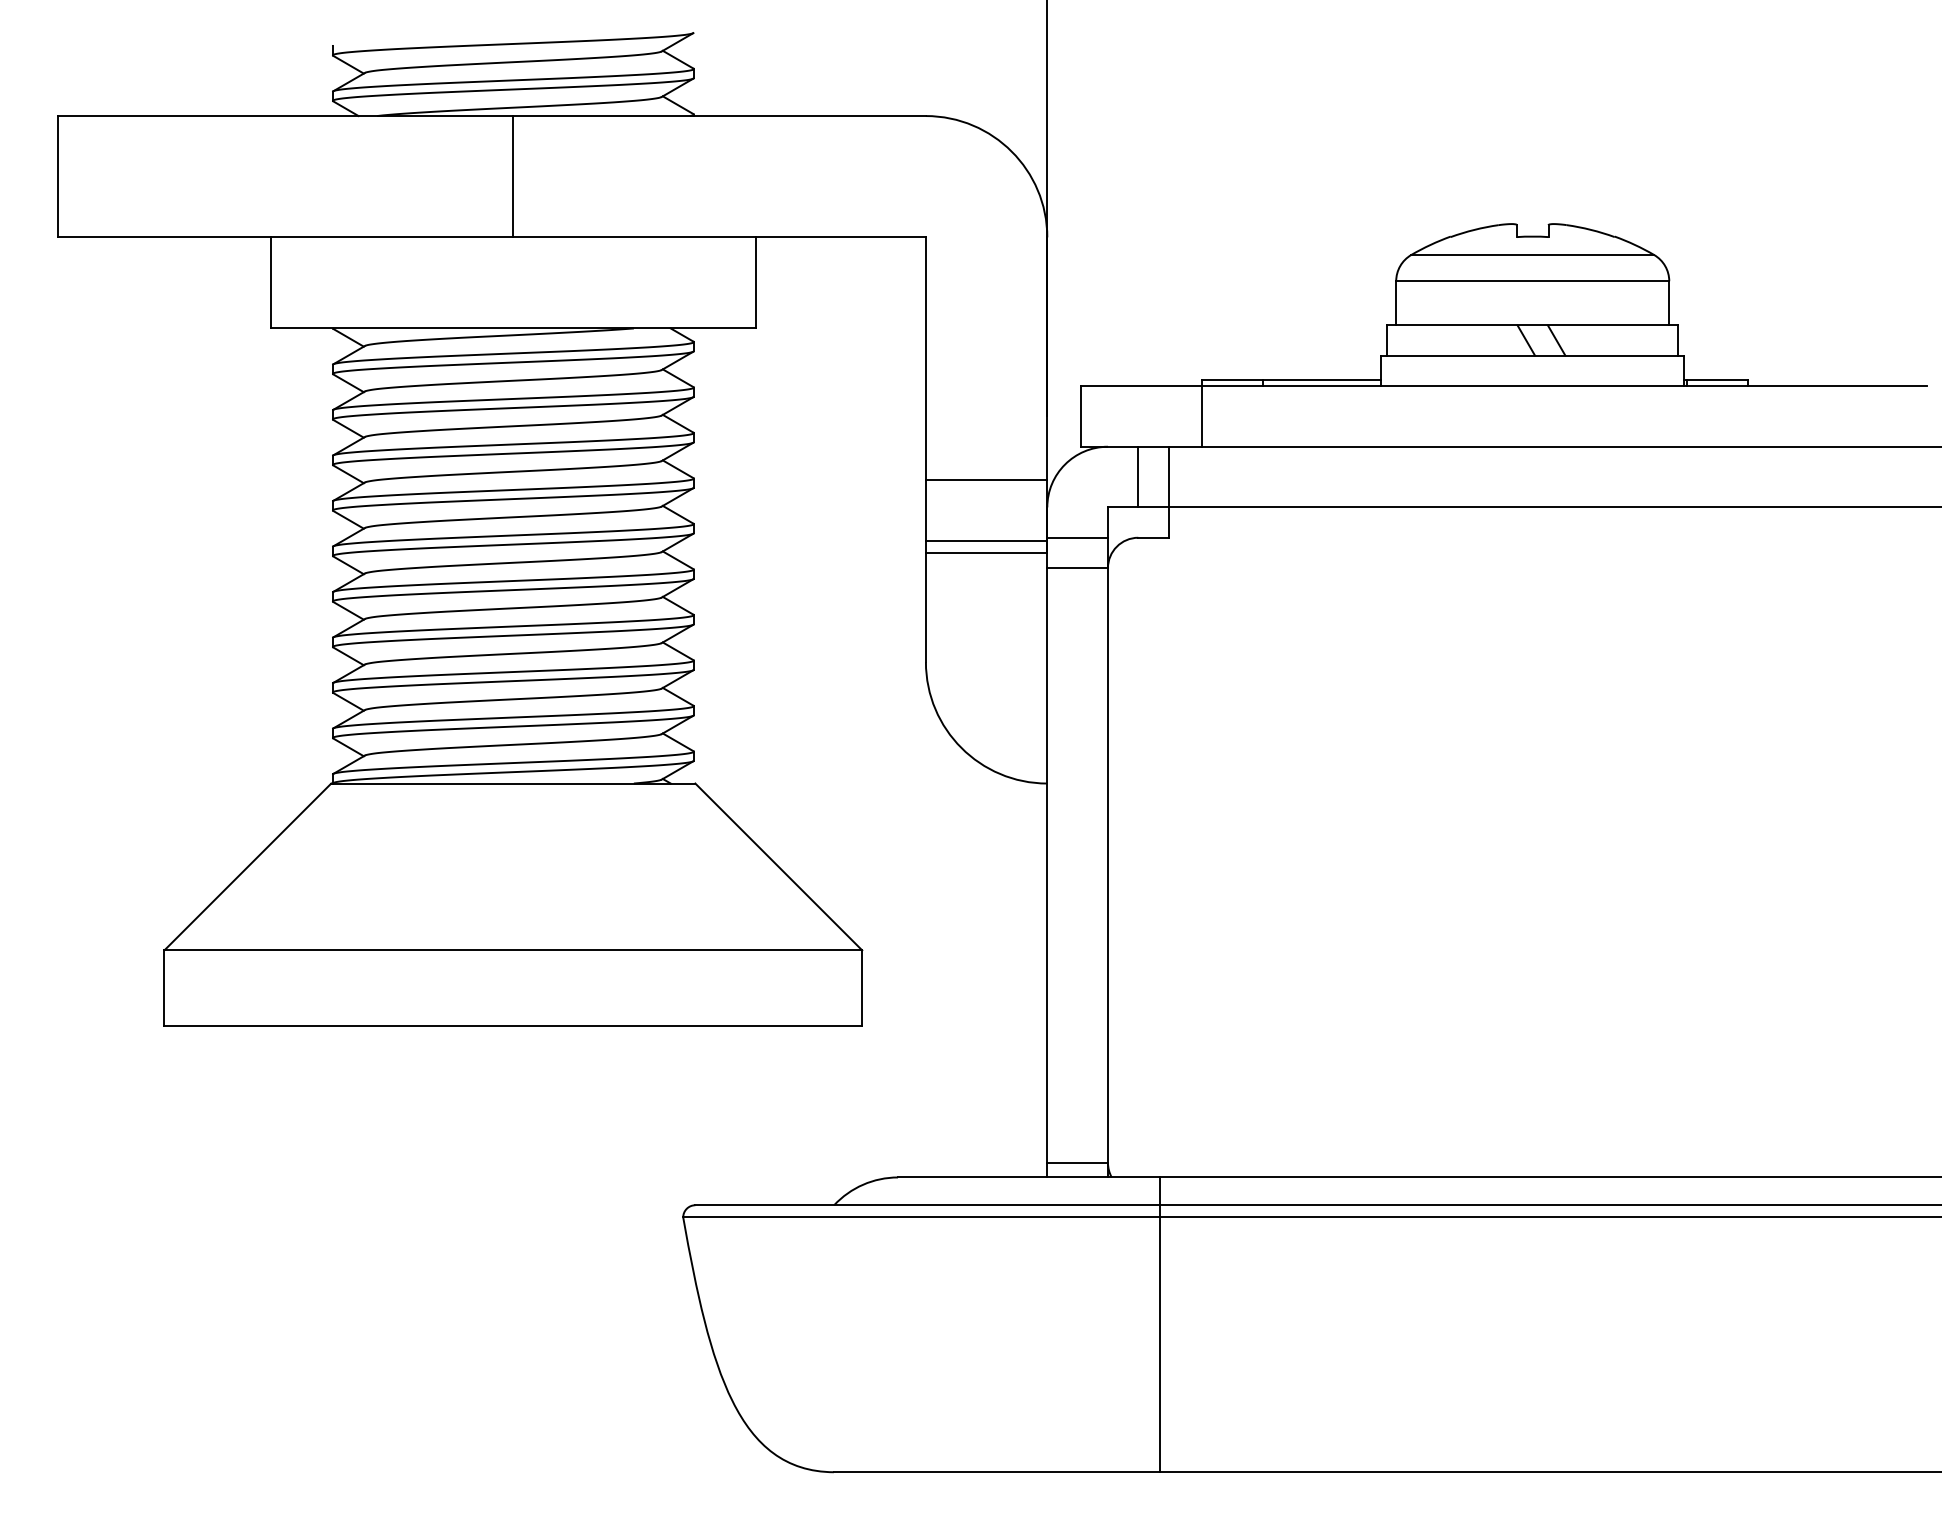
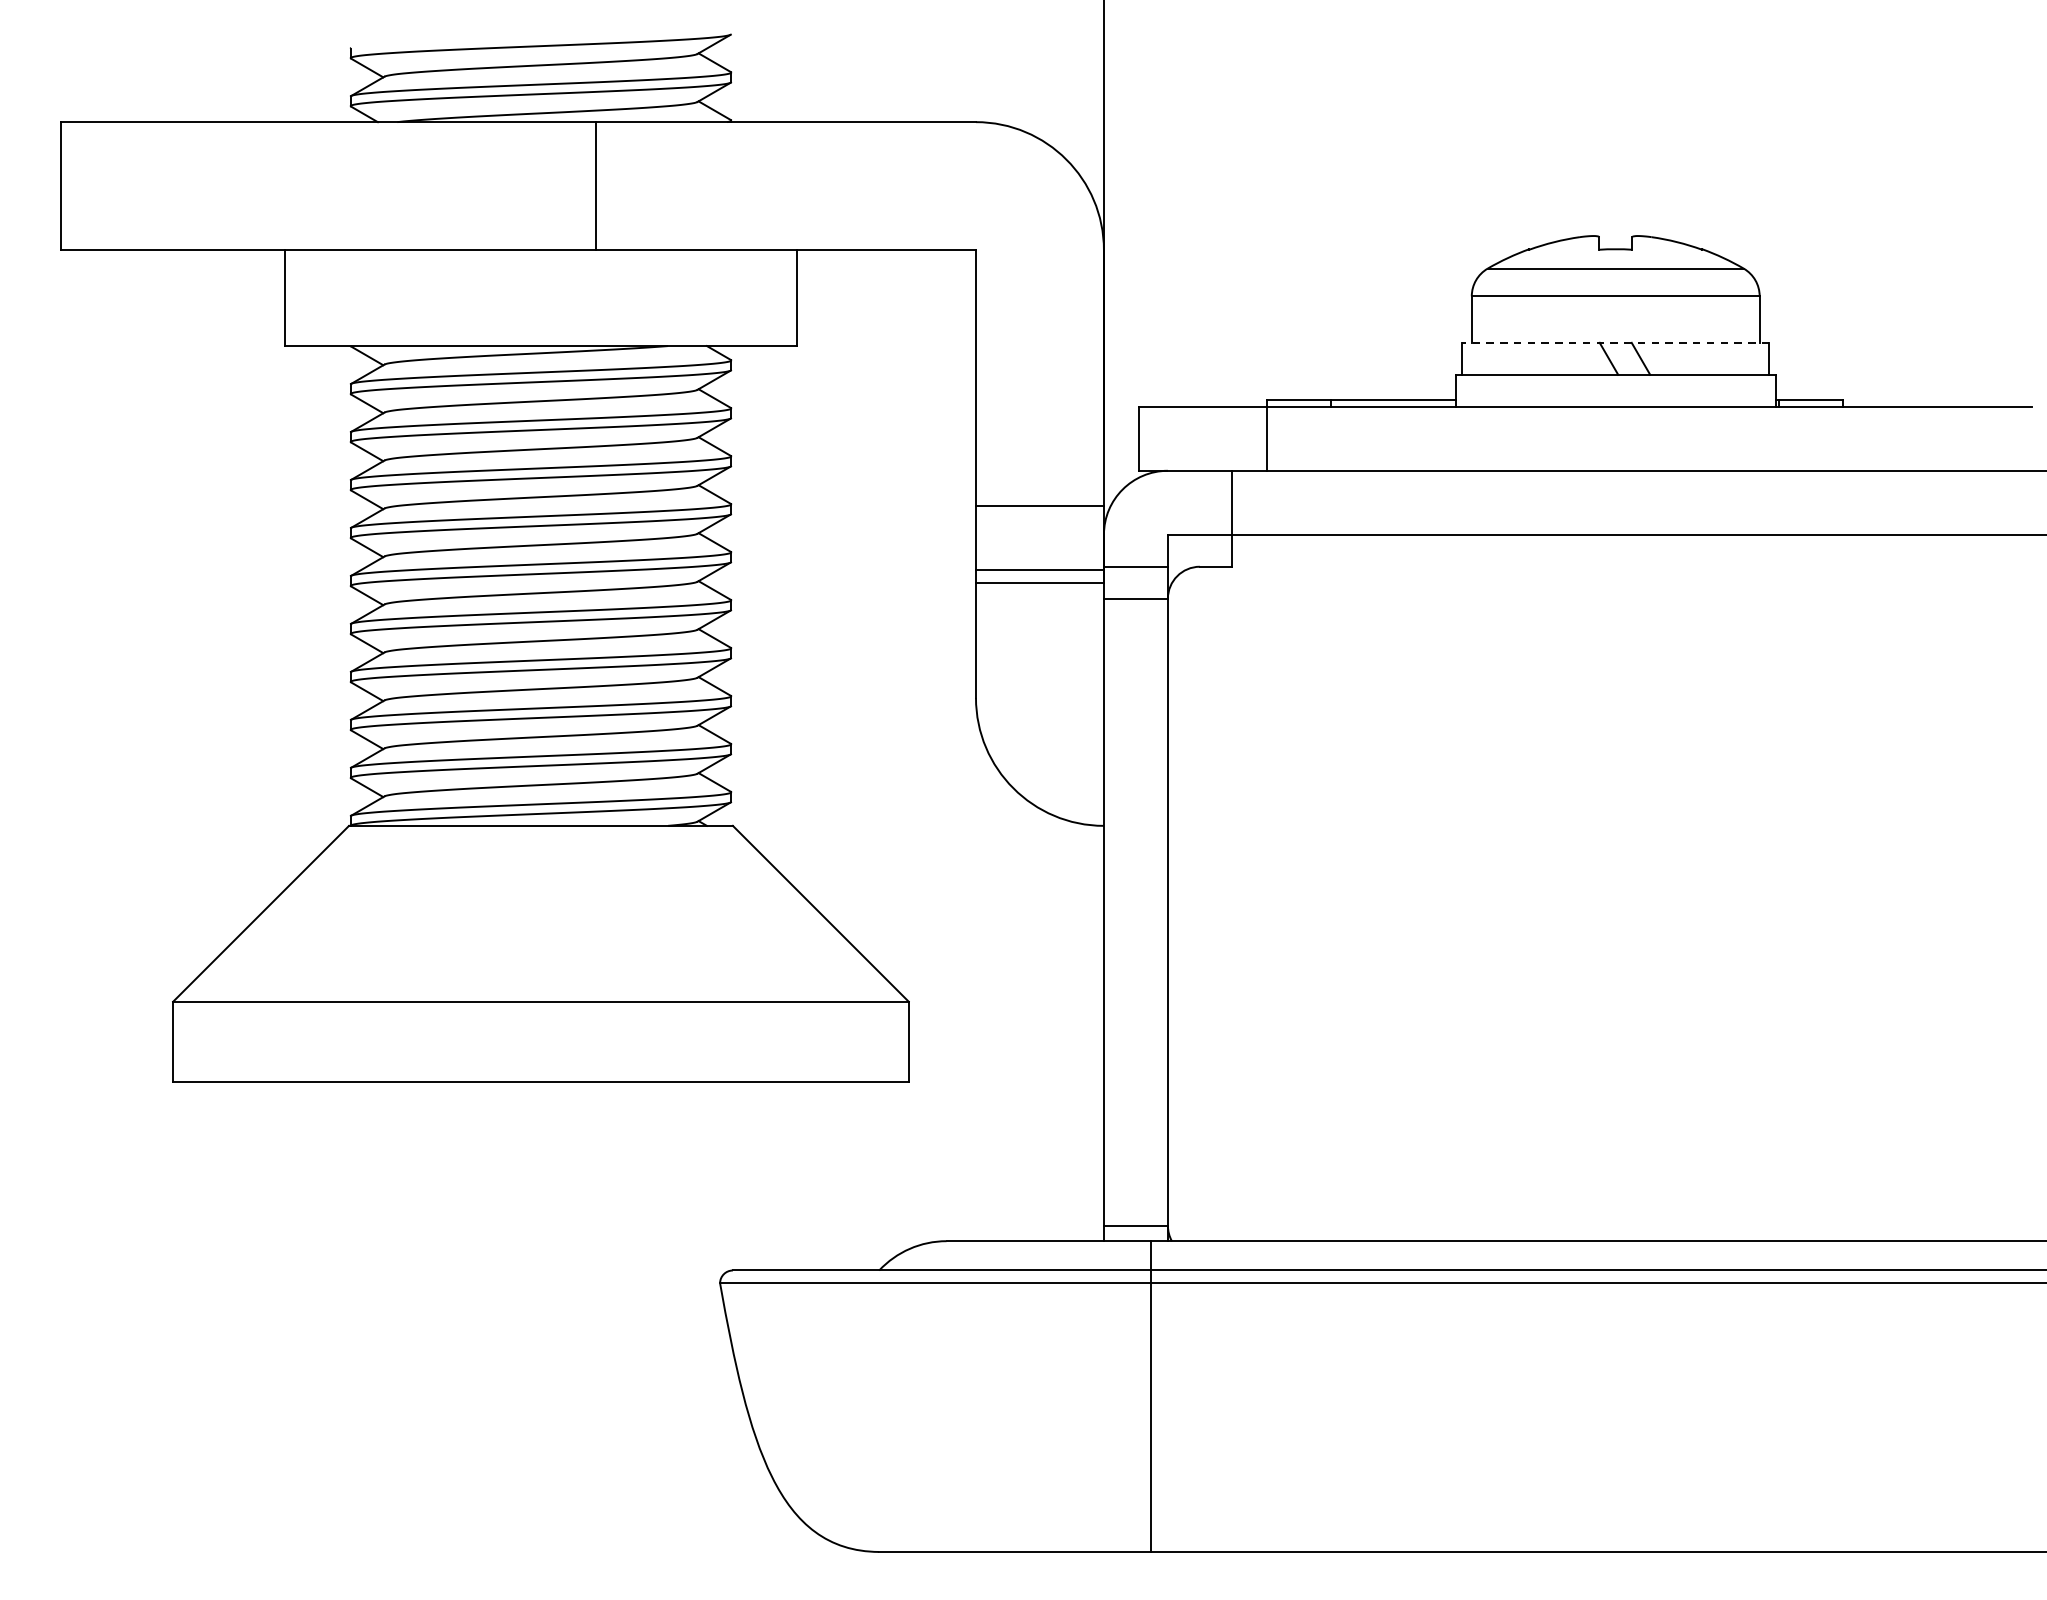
line: (513, 176) -> (595, 185), moved
line: (1532, 325) -> (1615, 342), solid -> dashed
line: (1138, 476) -> (1200, 502), removed
line: (1159, 1324) -> (1150, 1396), moved

